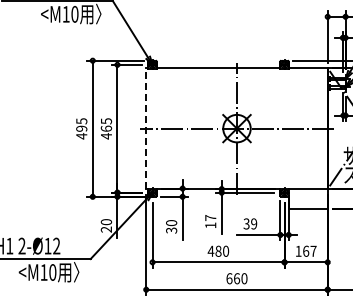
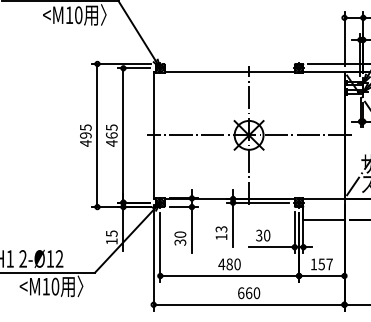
line: (146, 128) -> (153, 135), dashed -> solid
text: (210, 218) -> (221, 229), 17 -> 13
text: (254, 223) -> (267, 235), 39 -> 30
text: (105, 225) -> (110, 237), 20 -> 15
text: (306, 250) -> (322, 263), 167 -> 157

